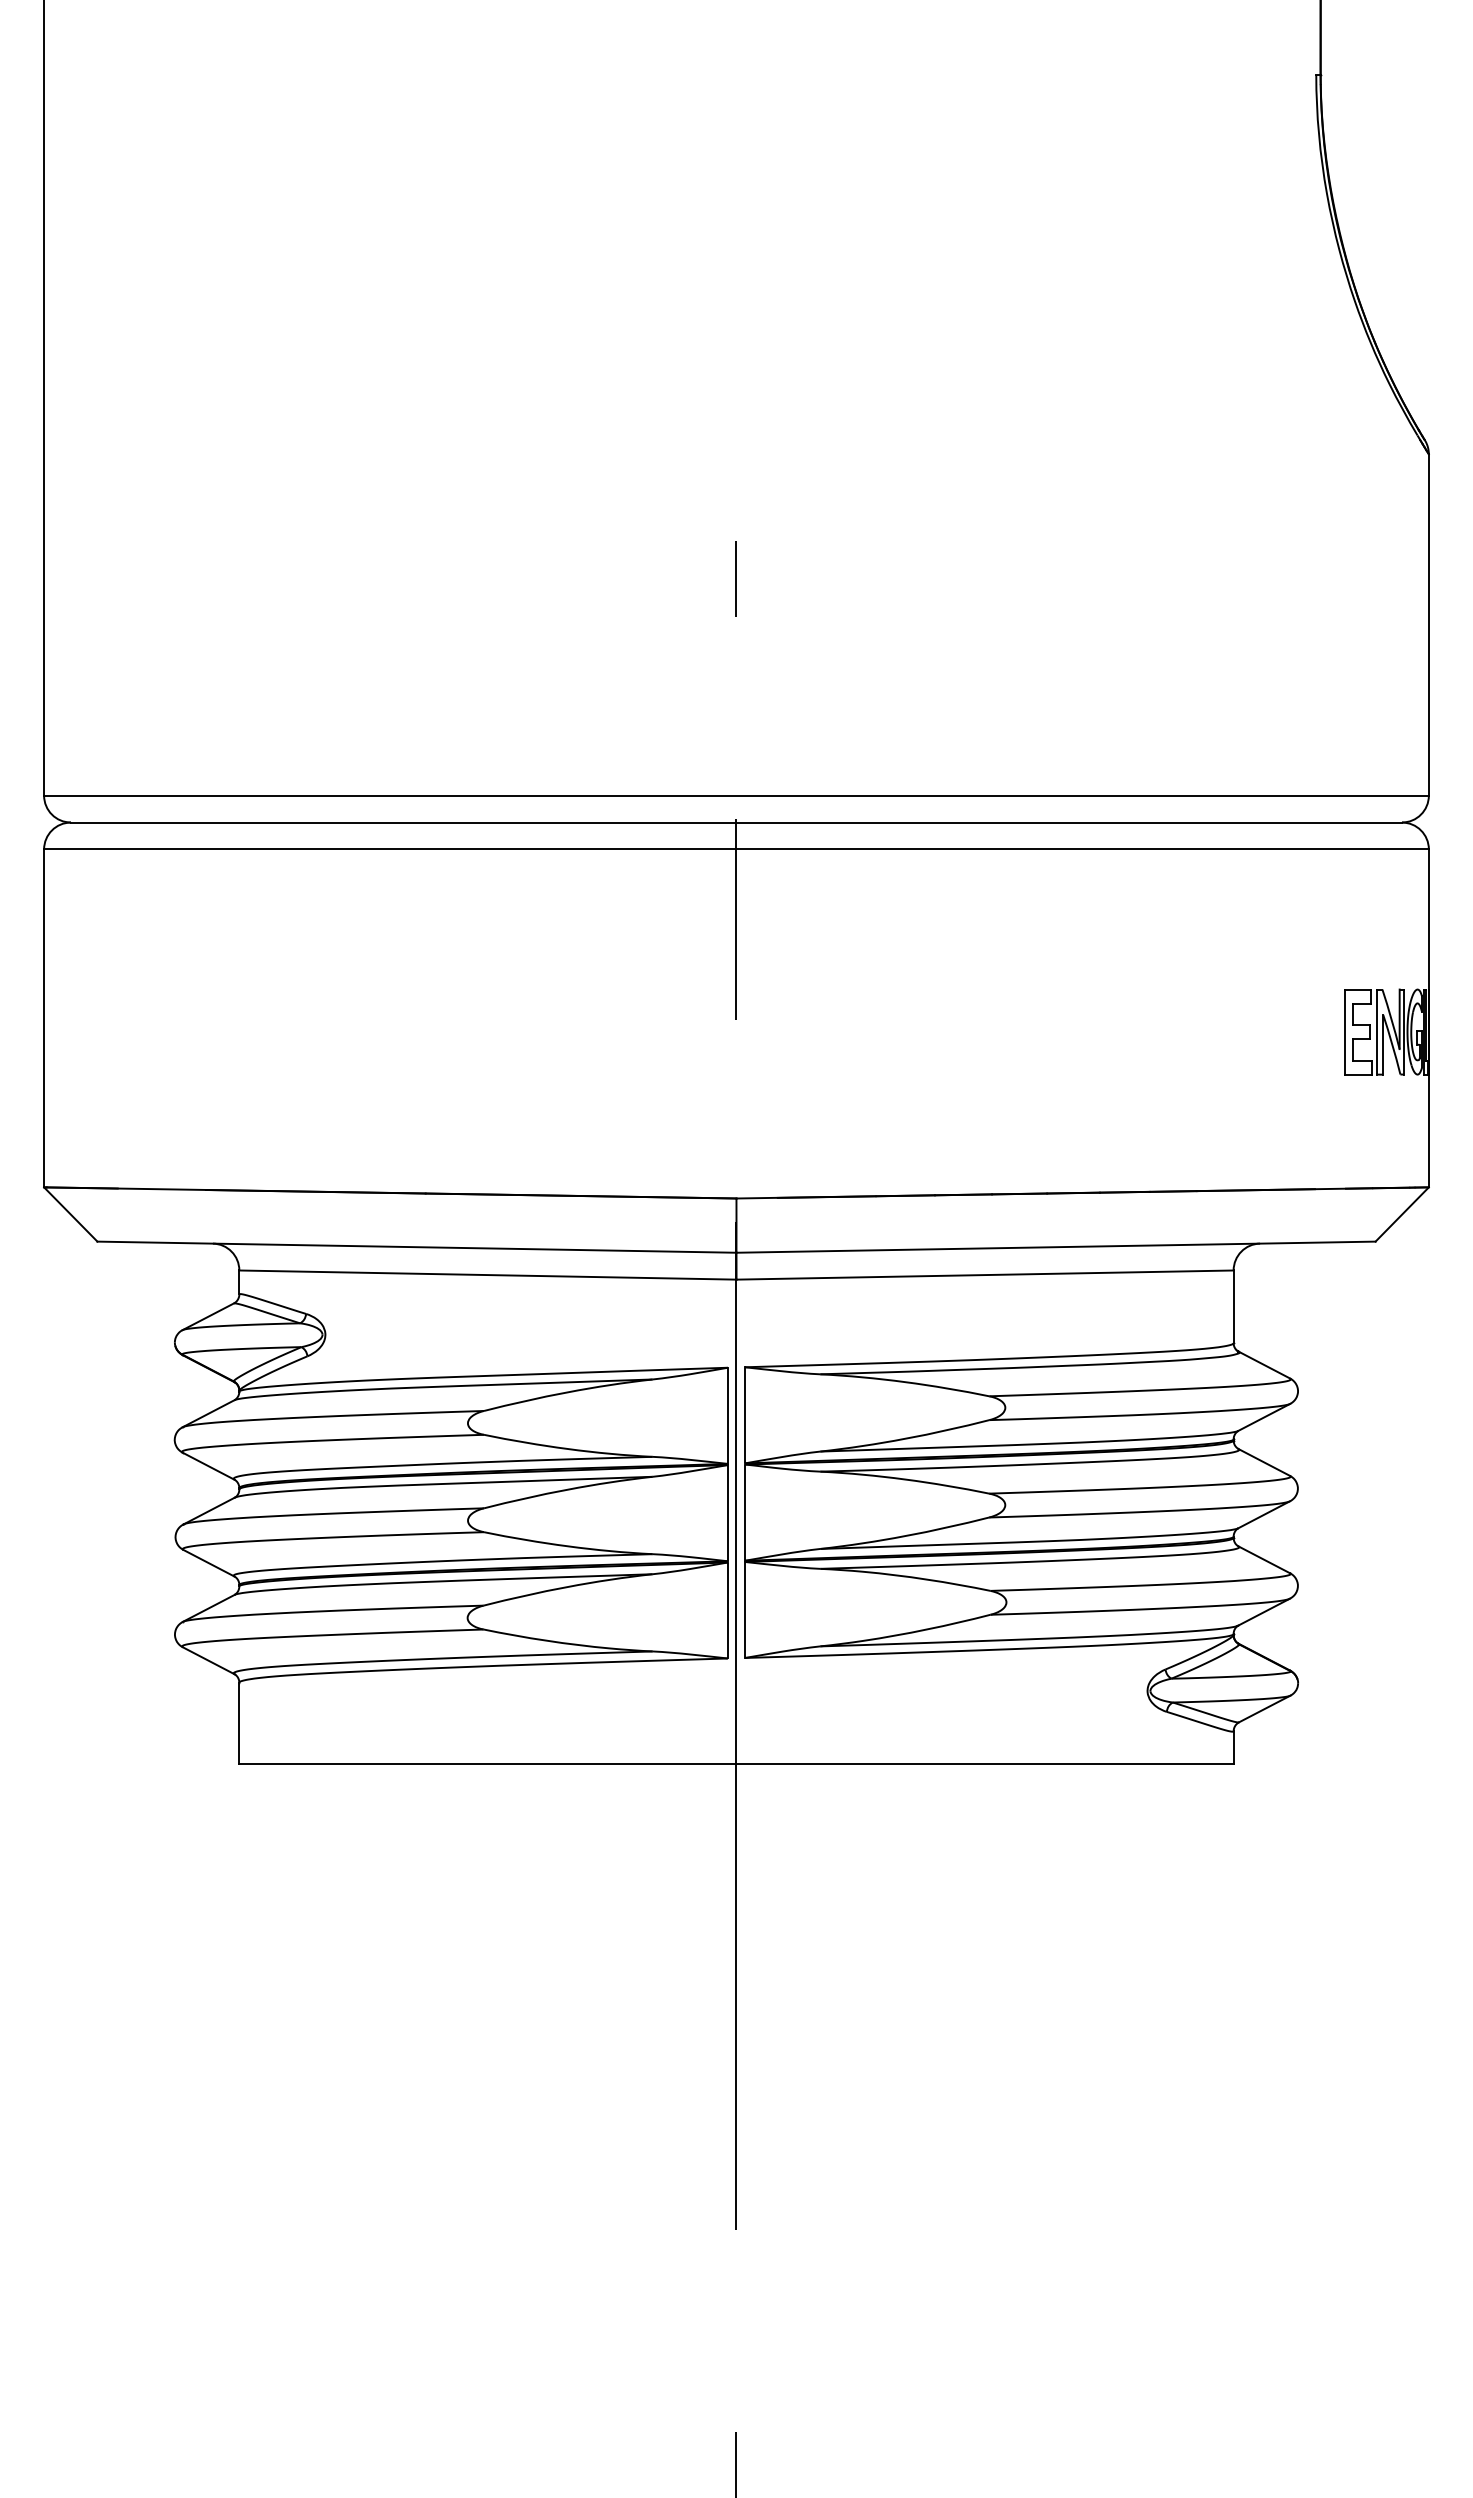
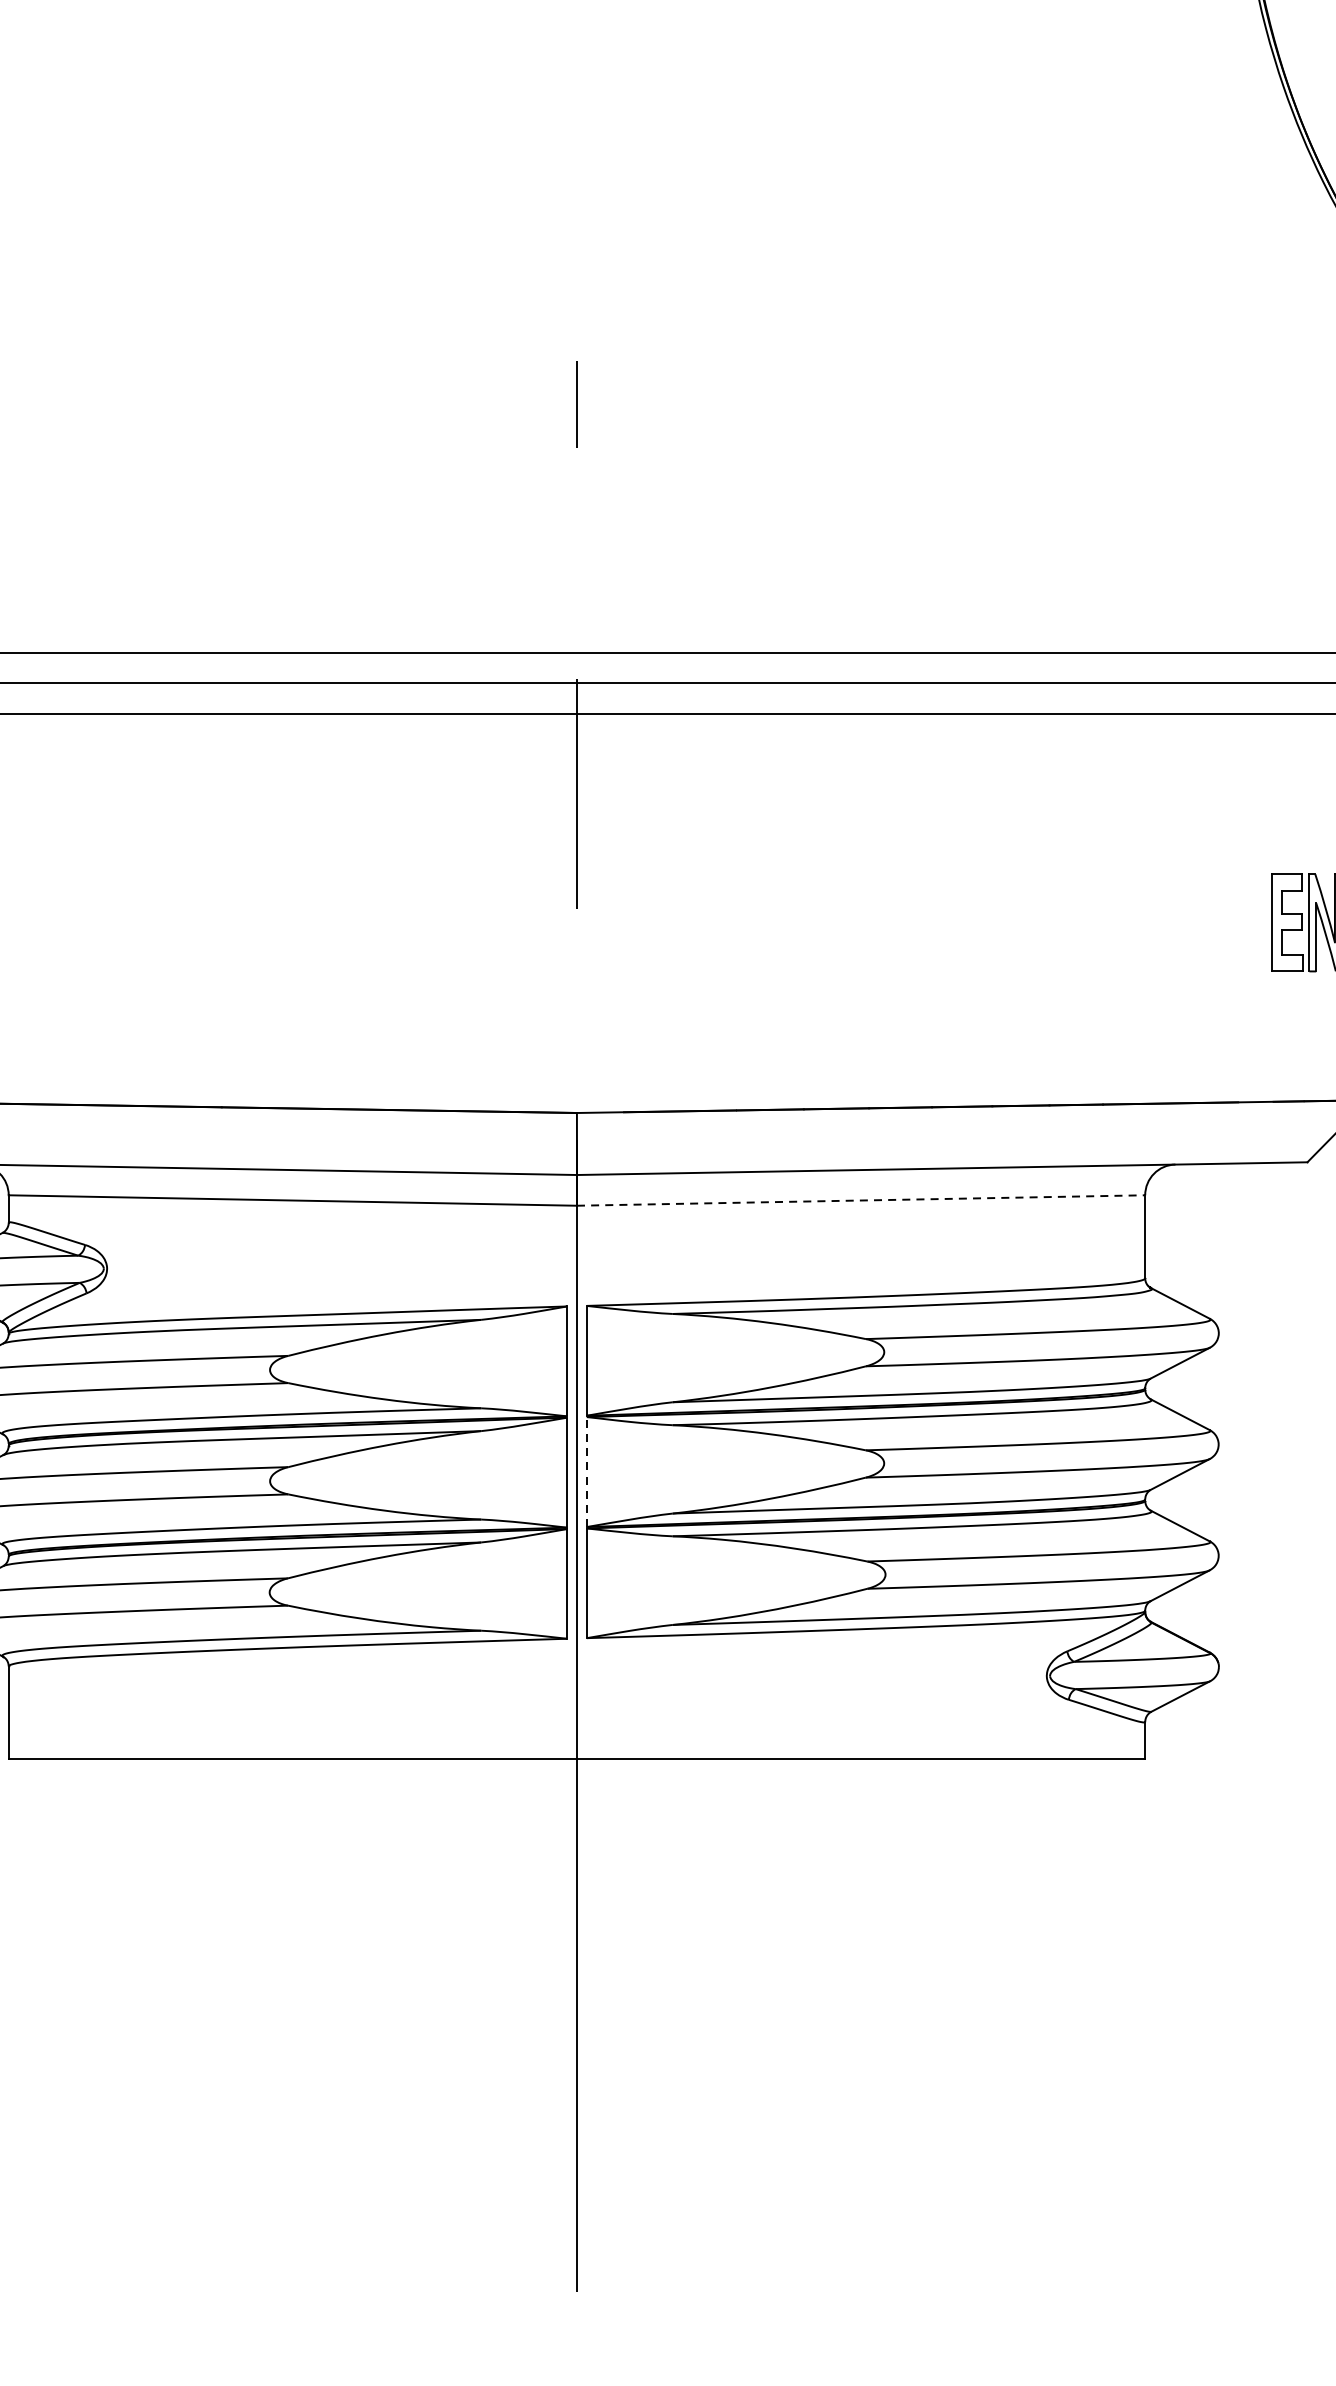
line: (985, 1275) -> (861, 1201), solid -> dashed
line: (745, 1512) -> (587, 1471), solid -> dashed

